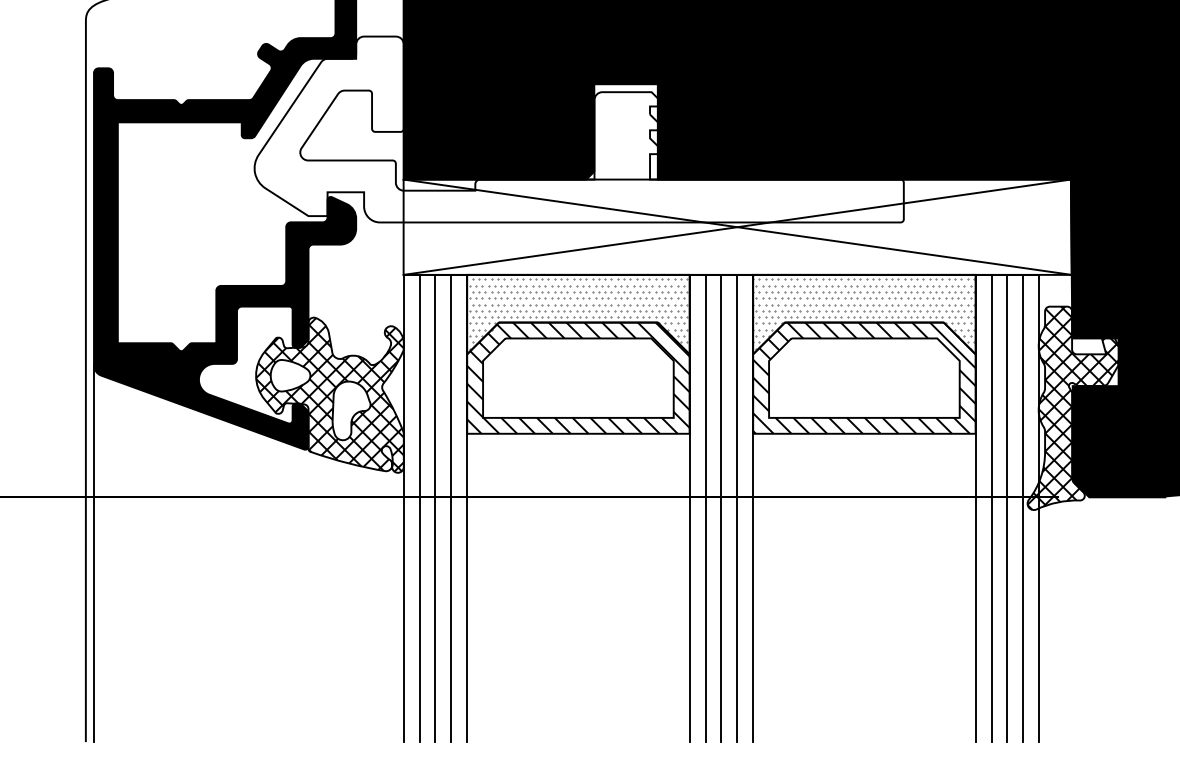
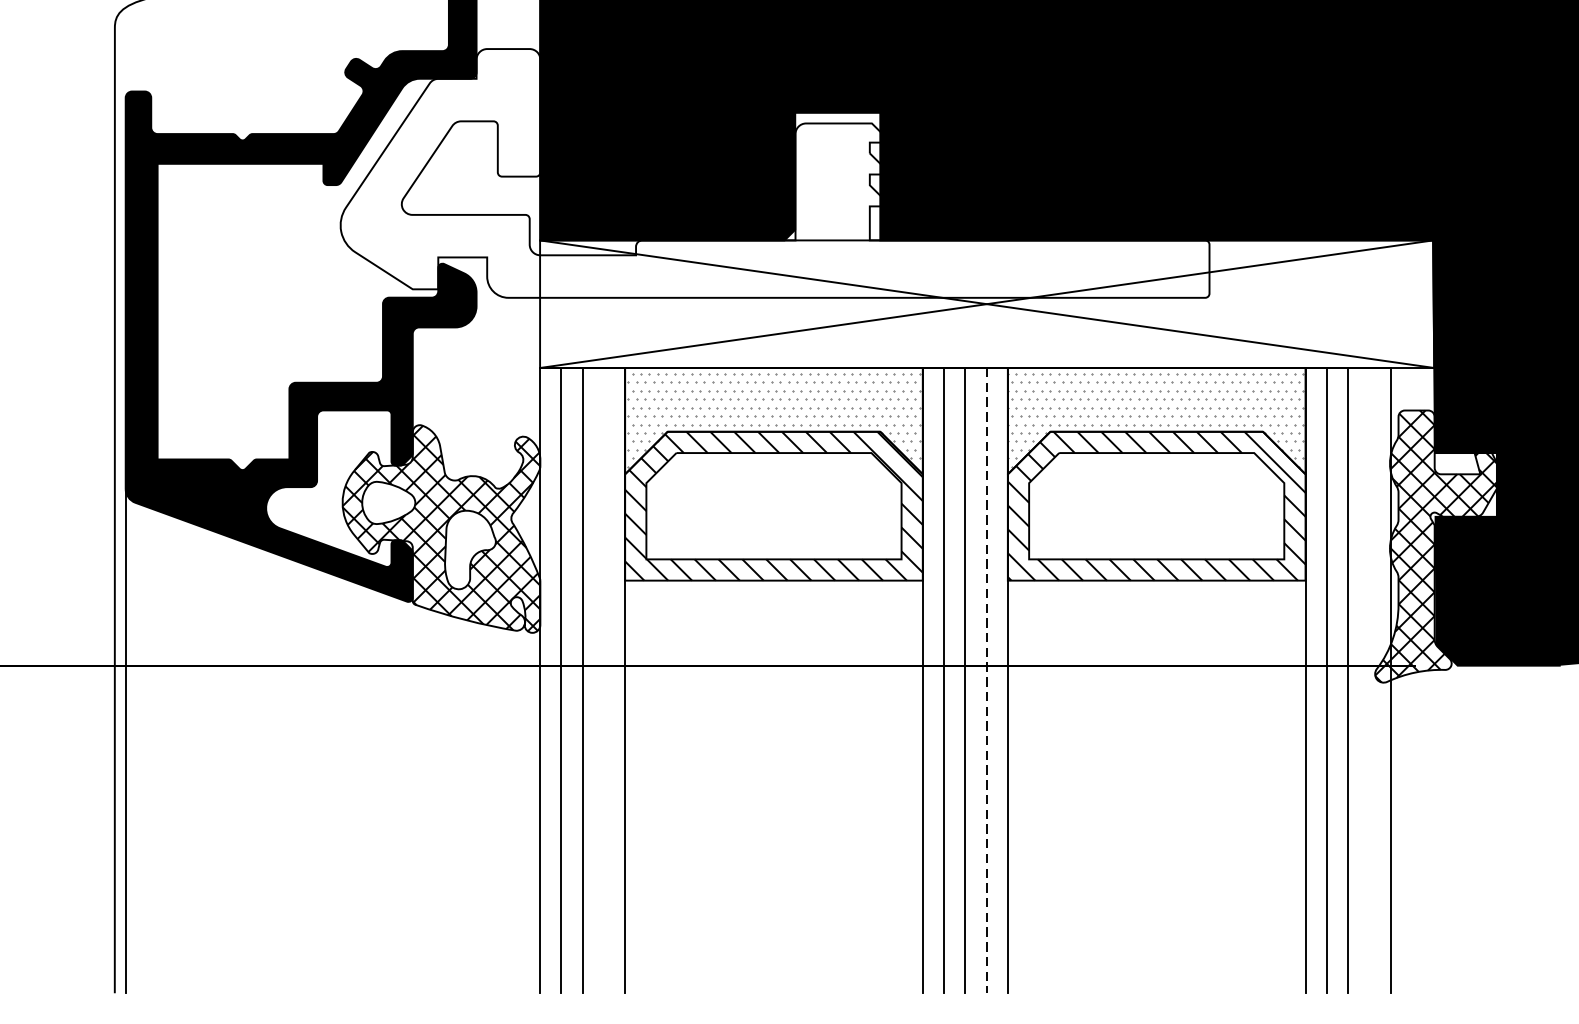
line: (451, 508) -> (604, 680), removed
line: (737, 508) -> (986, 680), solid -> dashed
line: (1023, 508) -> (1369, 680), removed

